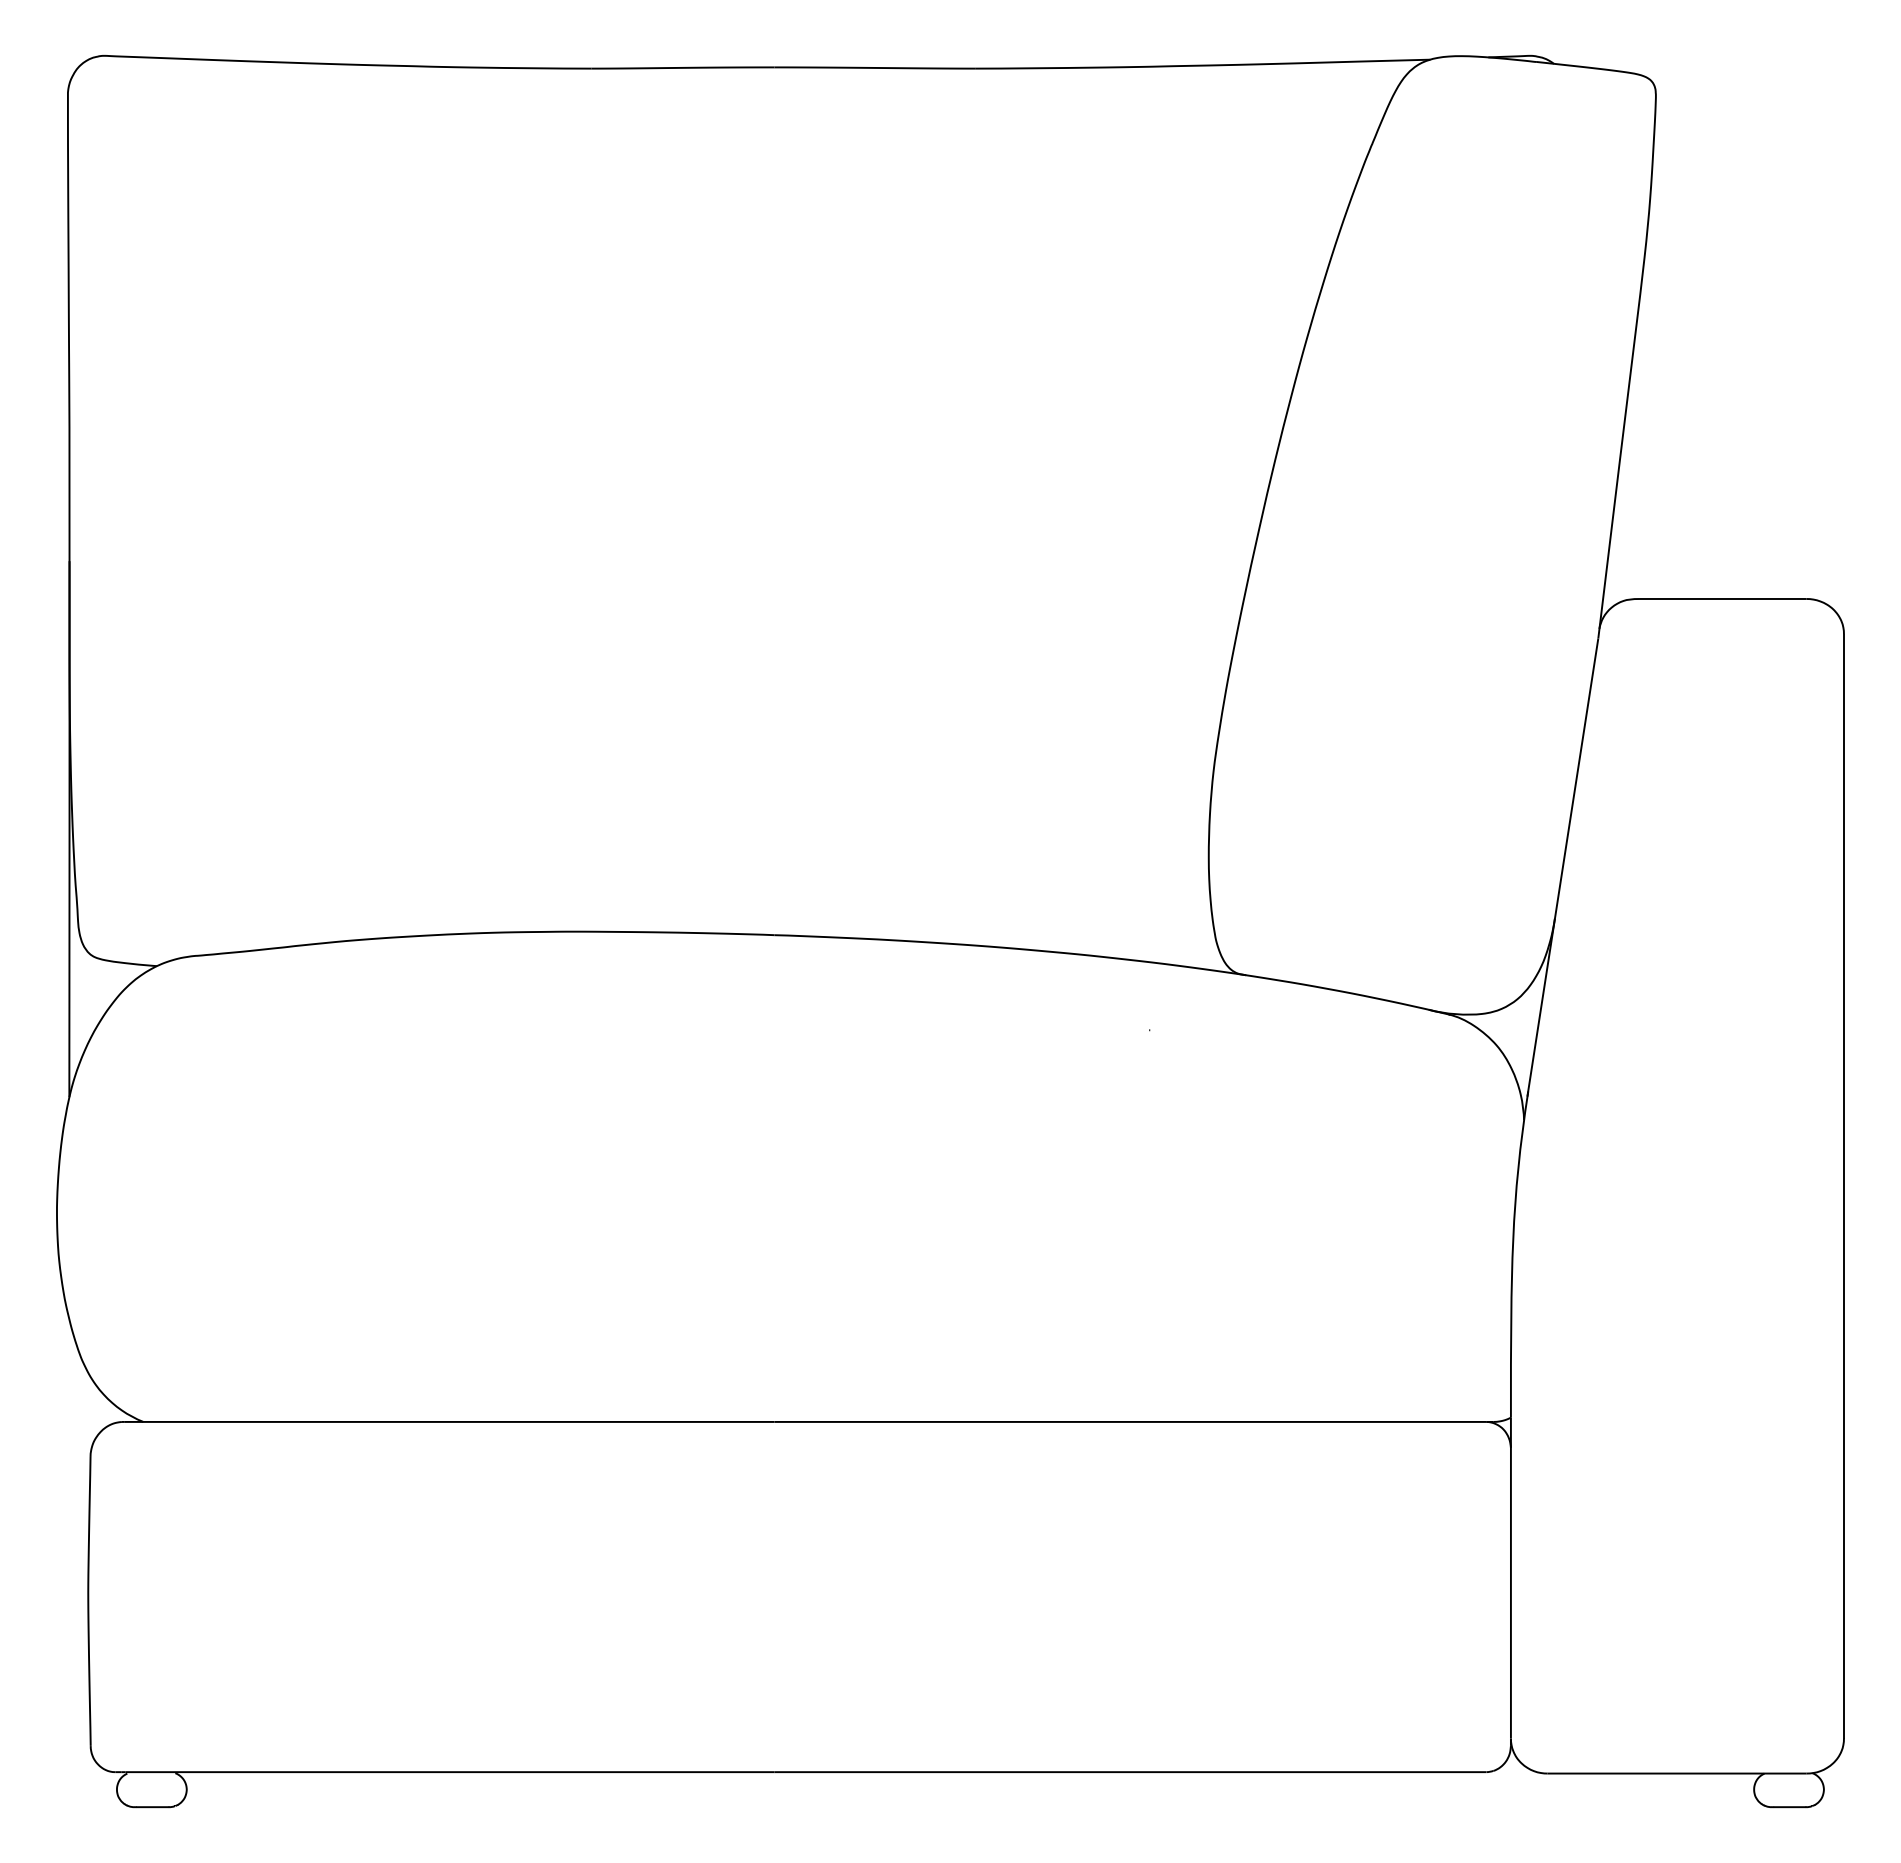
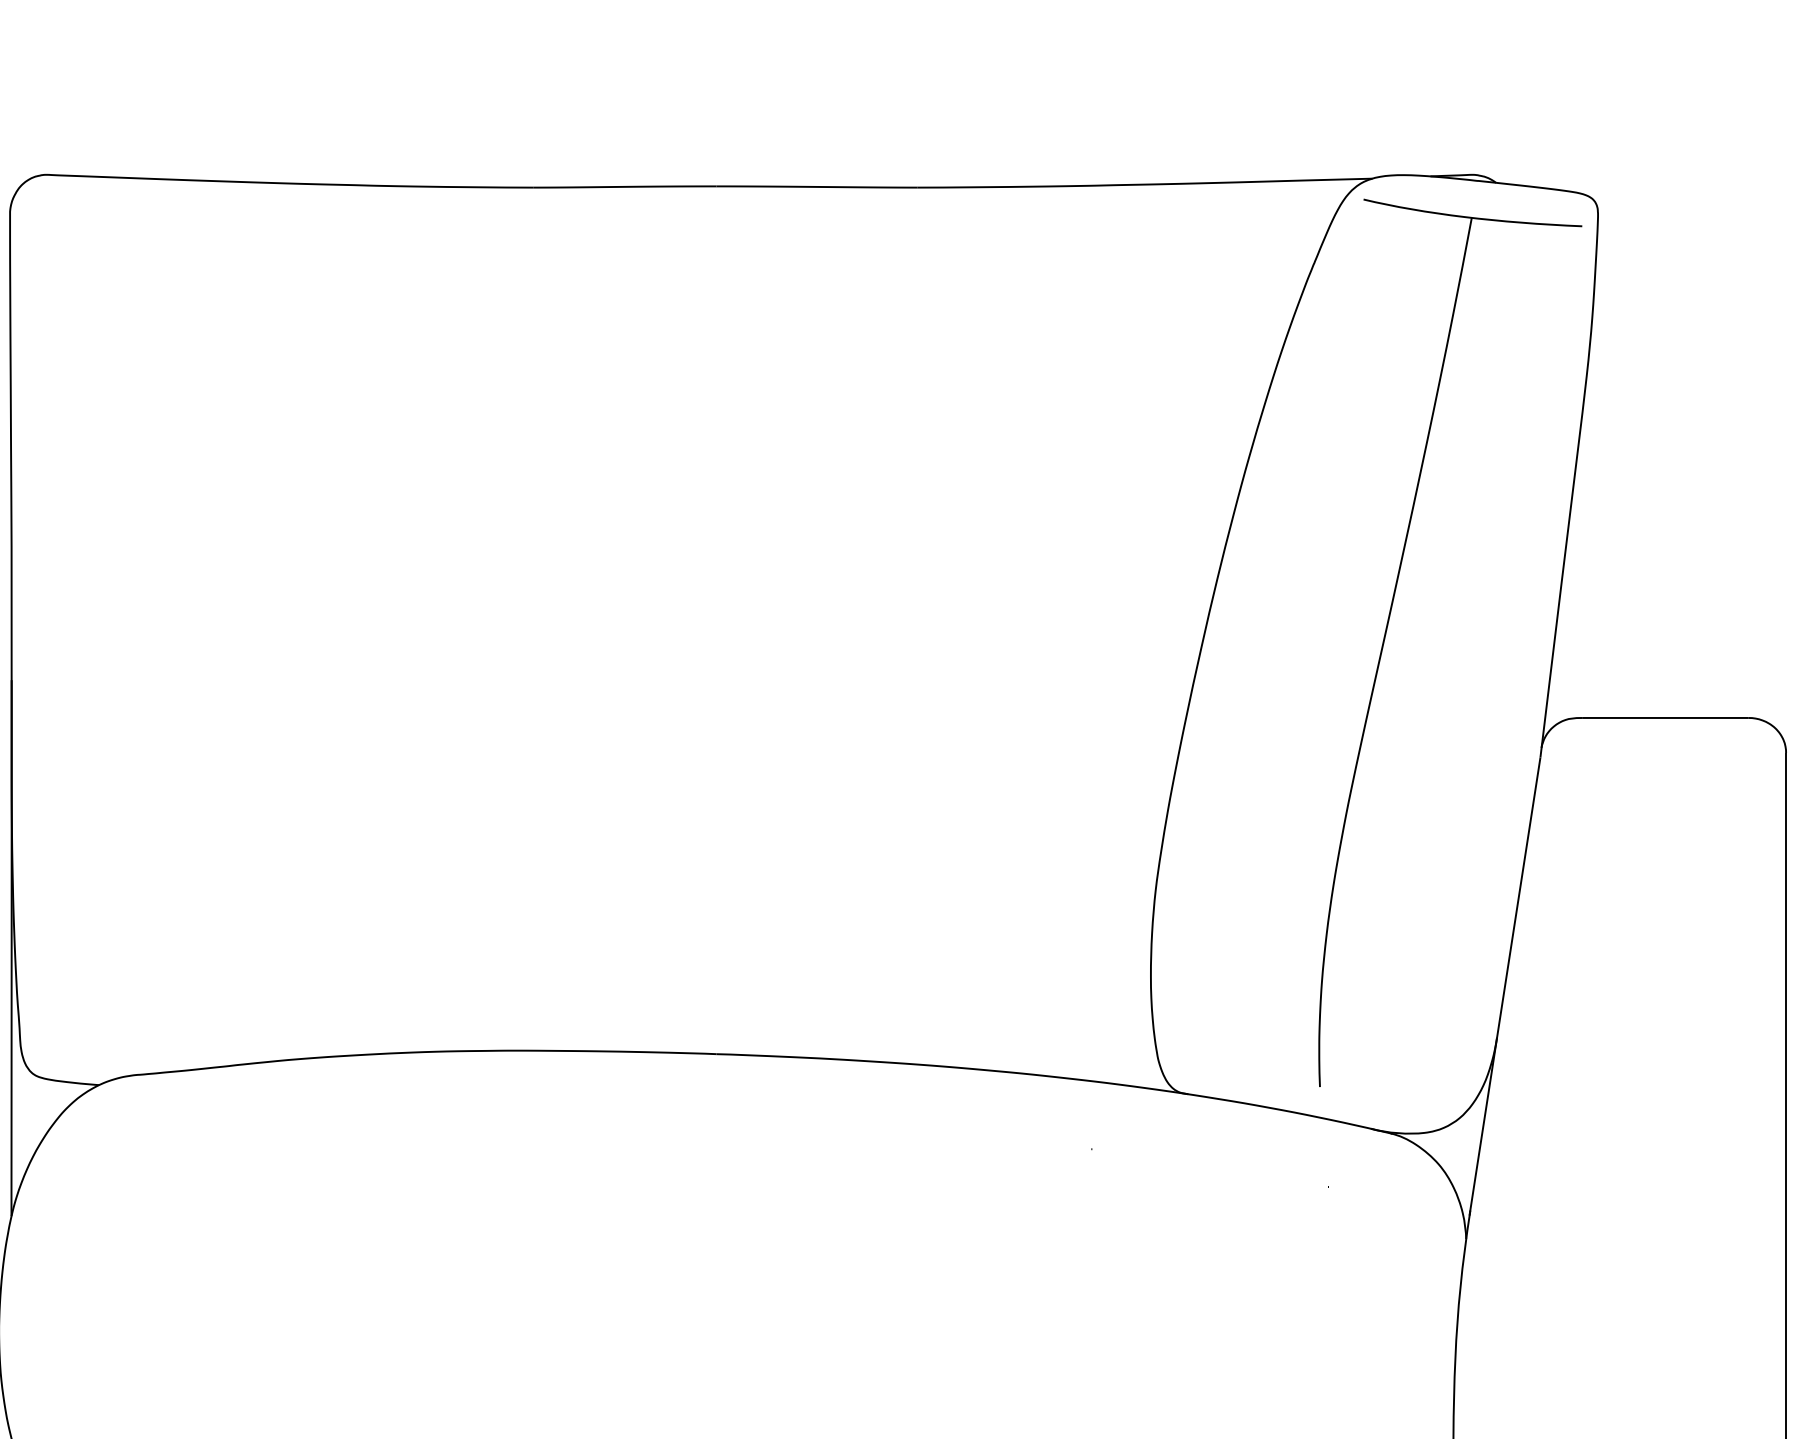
part: (1446, 506) -> (1388, 625), added

